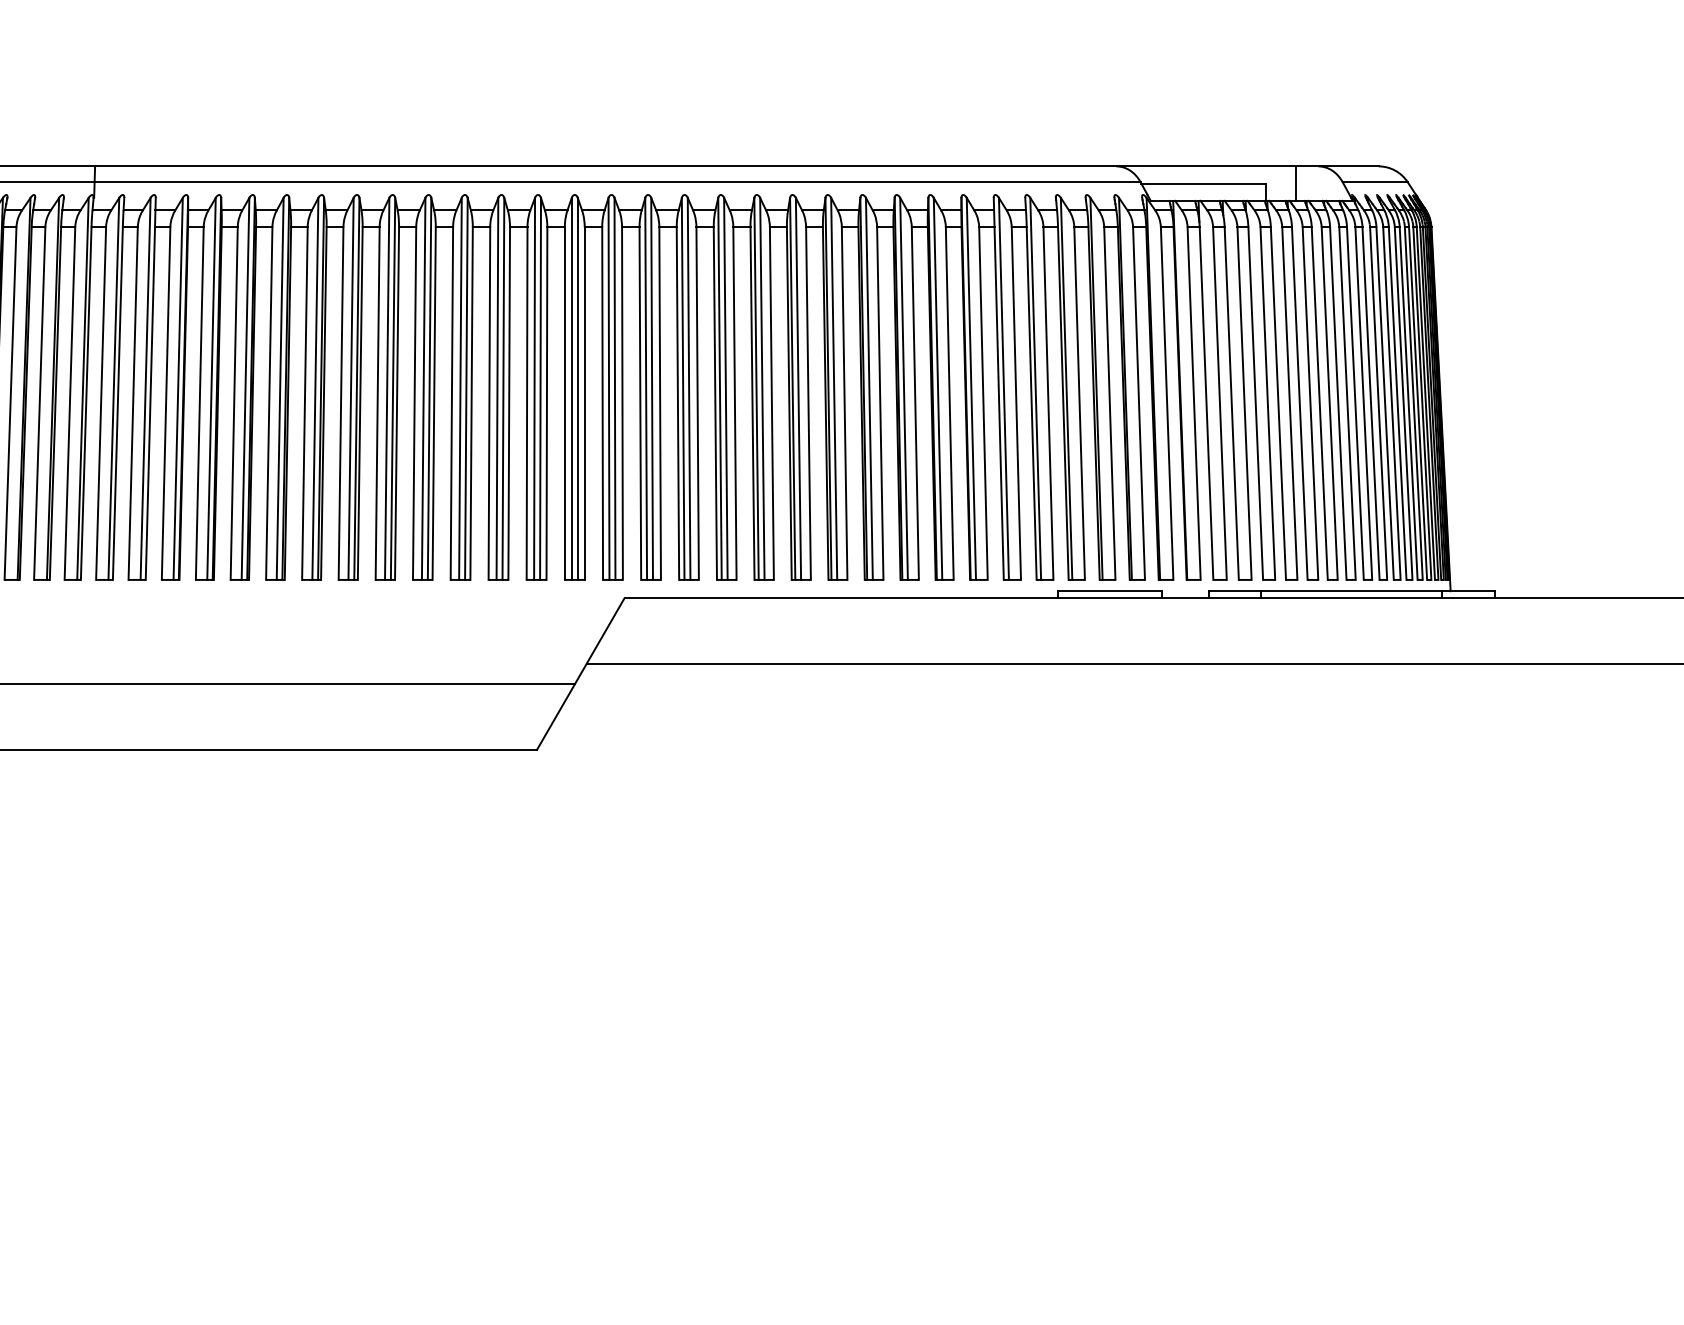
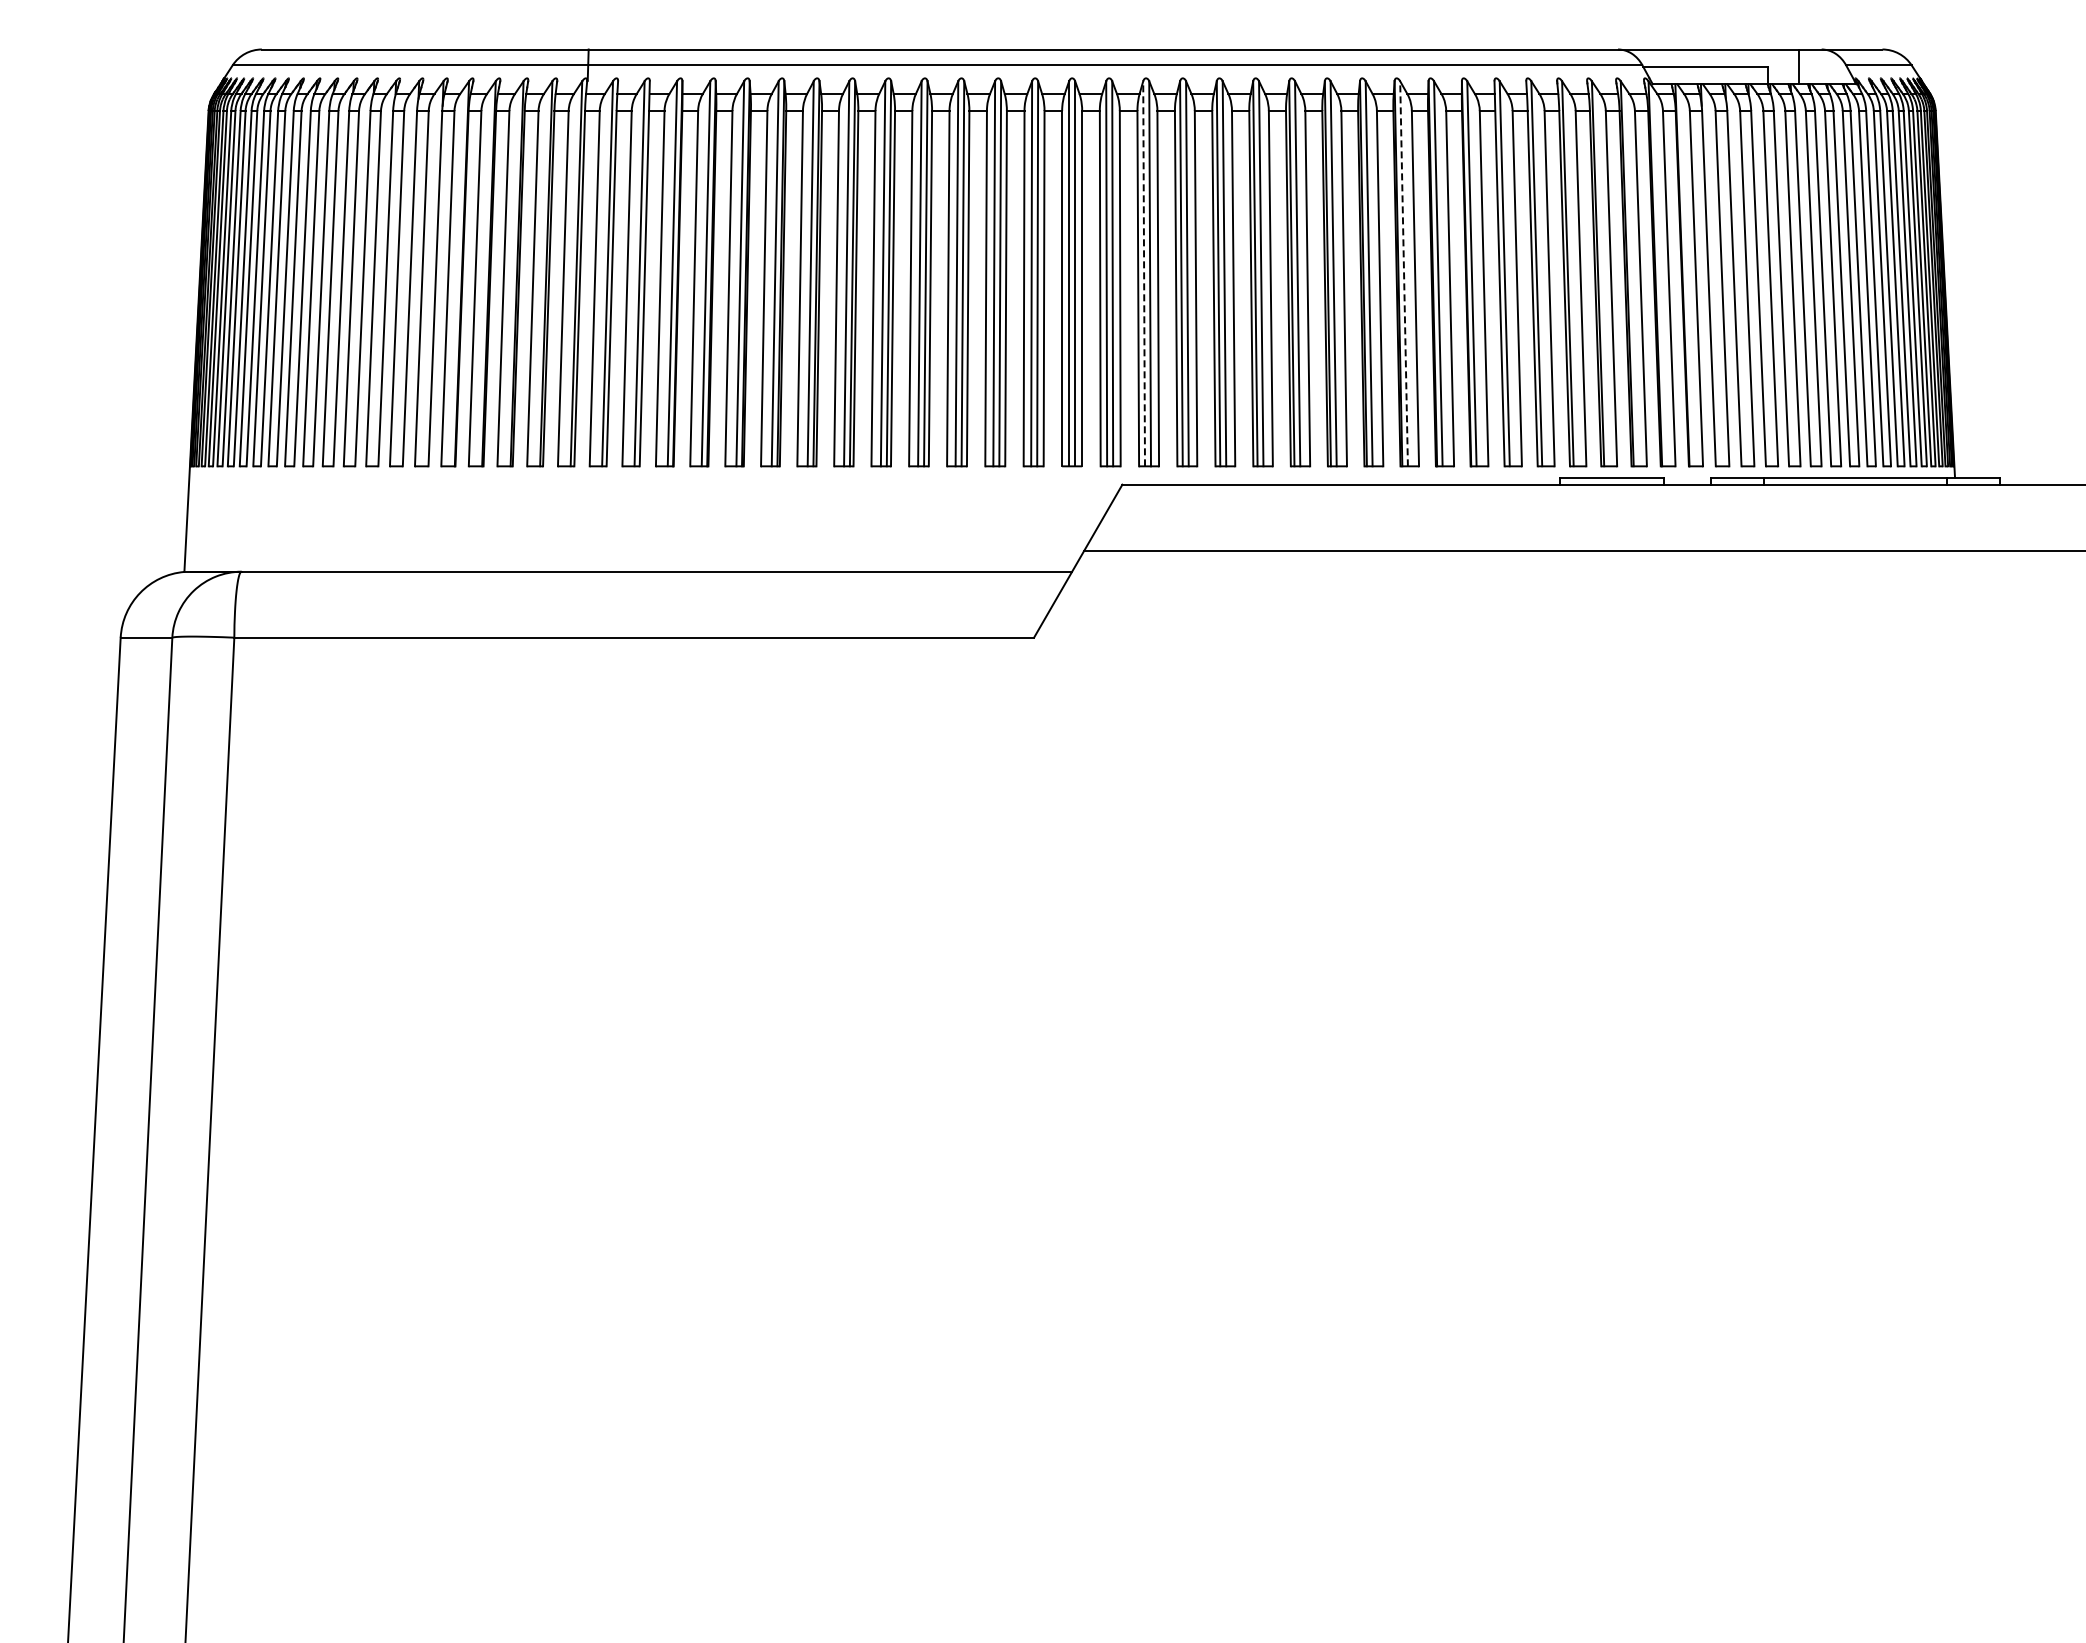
line: (646, 388) -> (1144, 273), solid -> dashed
line: (904, 388) -> (1404, 273), solid -> dashed

